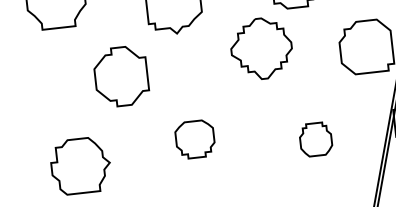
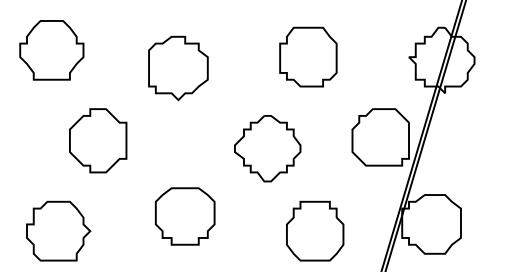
part: (261, 48) -> (267, 148), moved
part: (121, 76) -> (98, 140), moved
part: (316, 138) -> (315, 230), size x1.67
part: (194, 139) -> (184, 216), size x1.43

